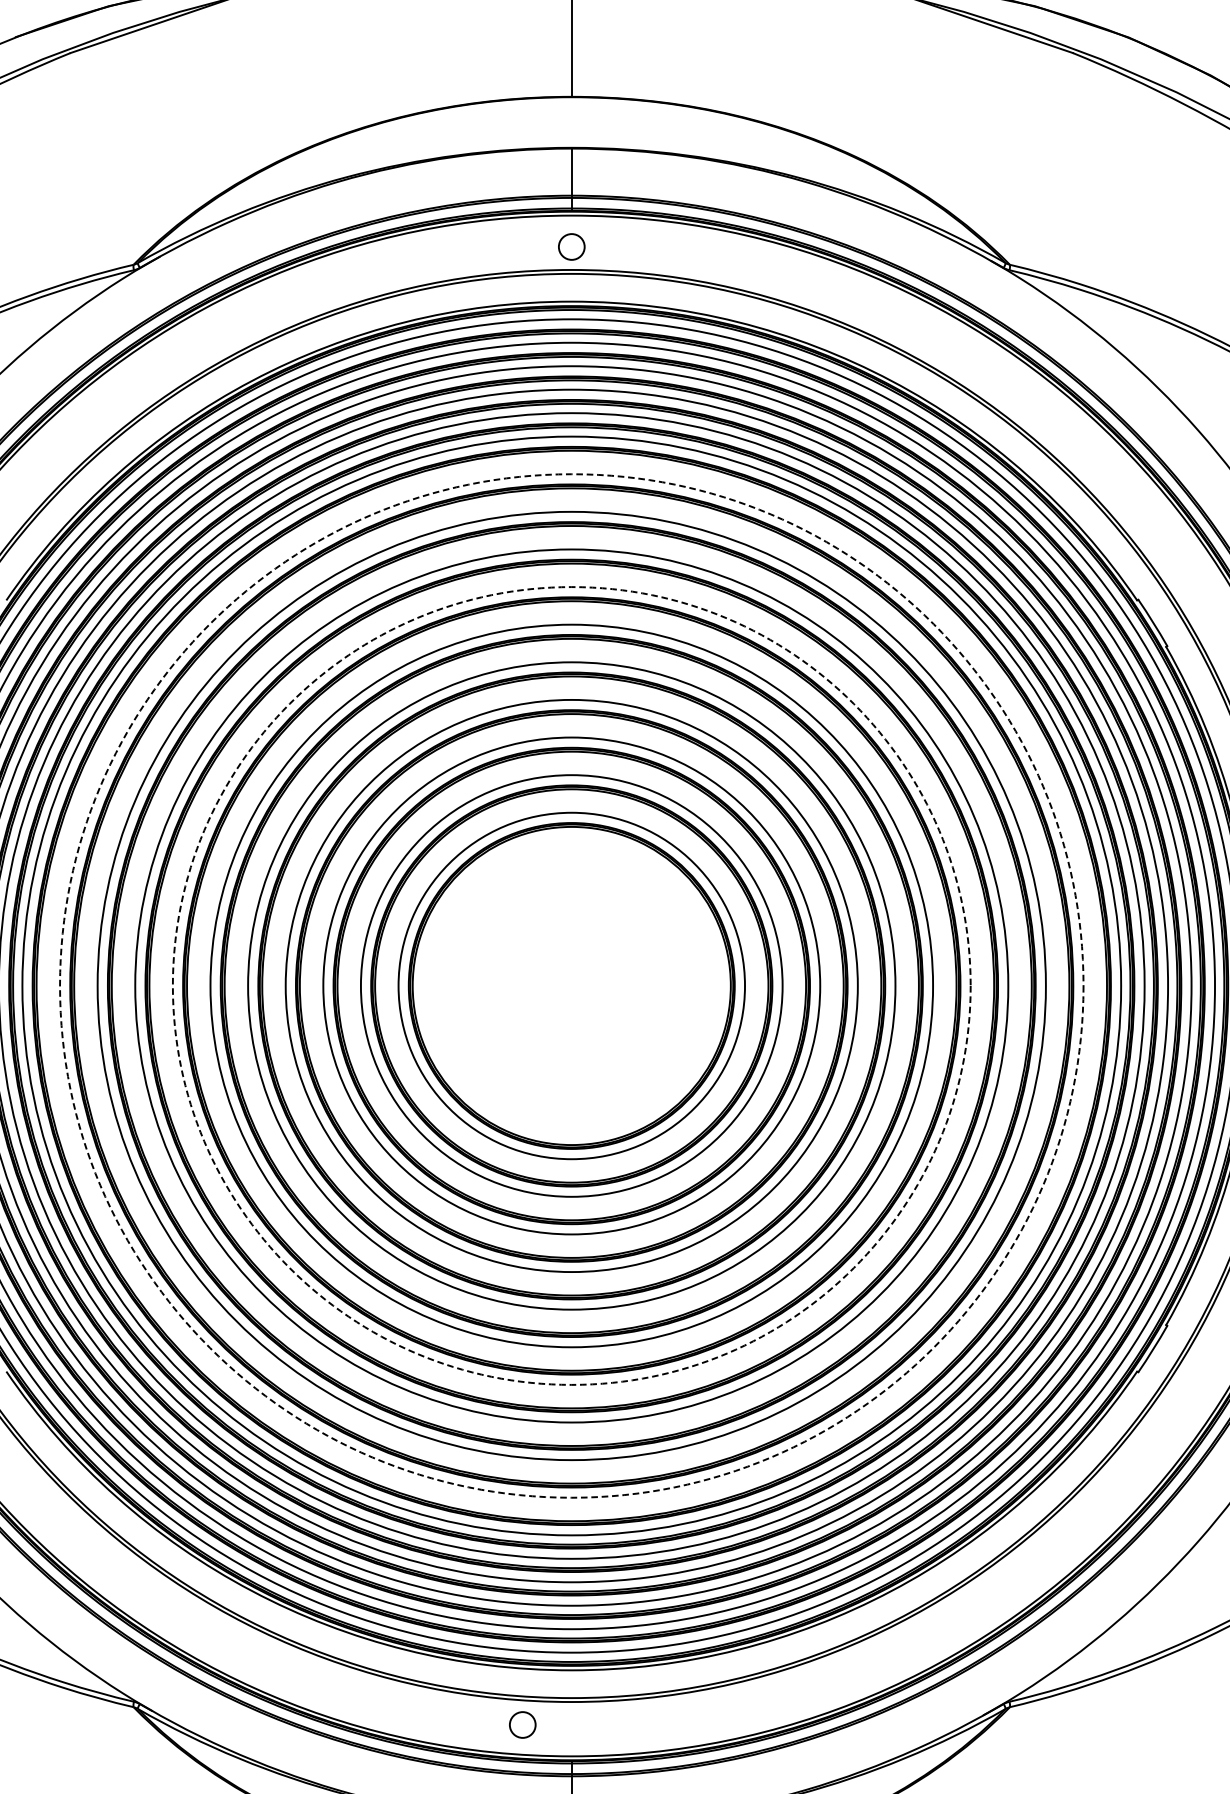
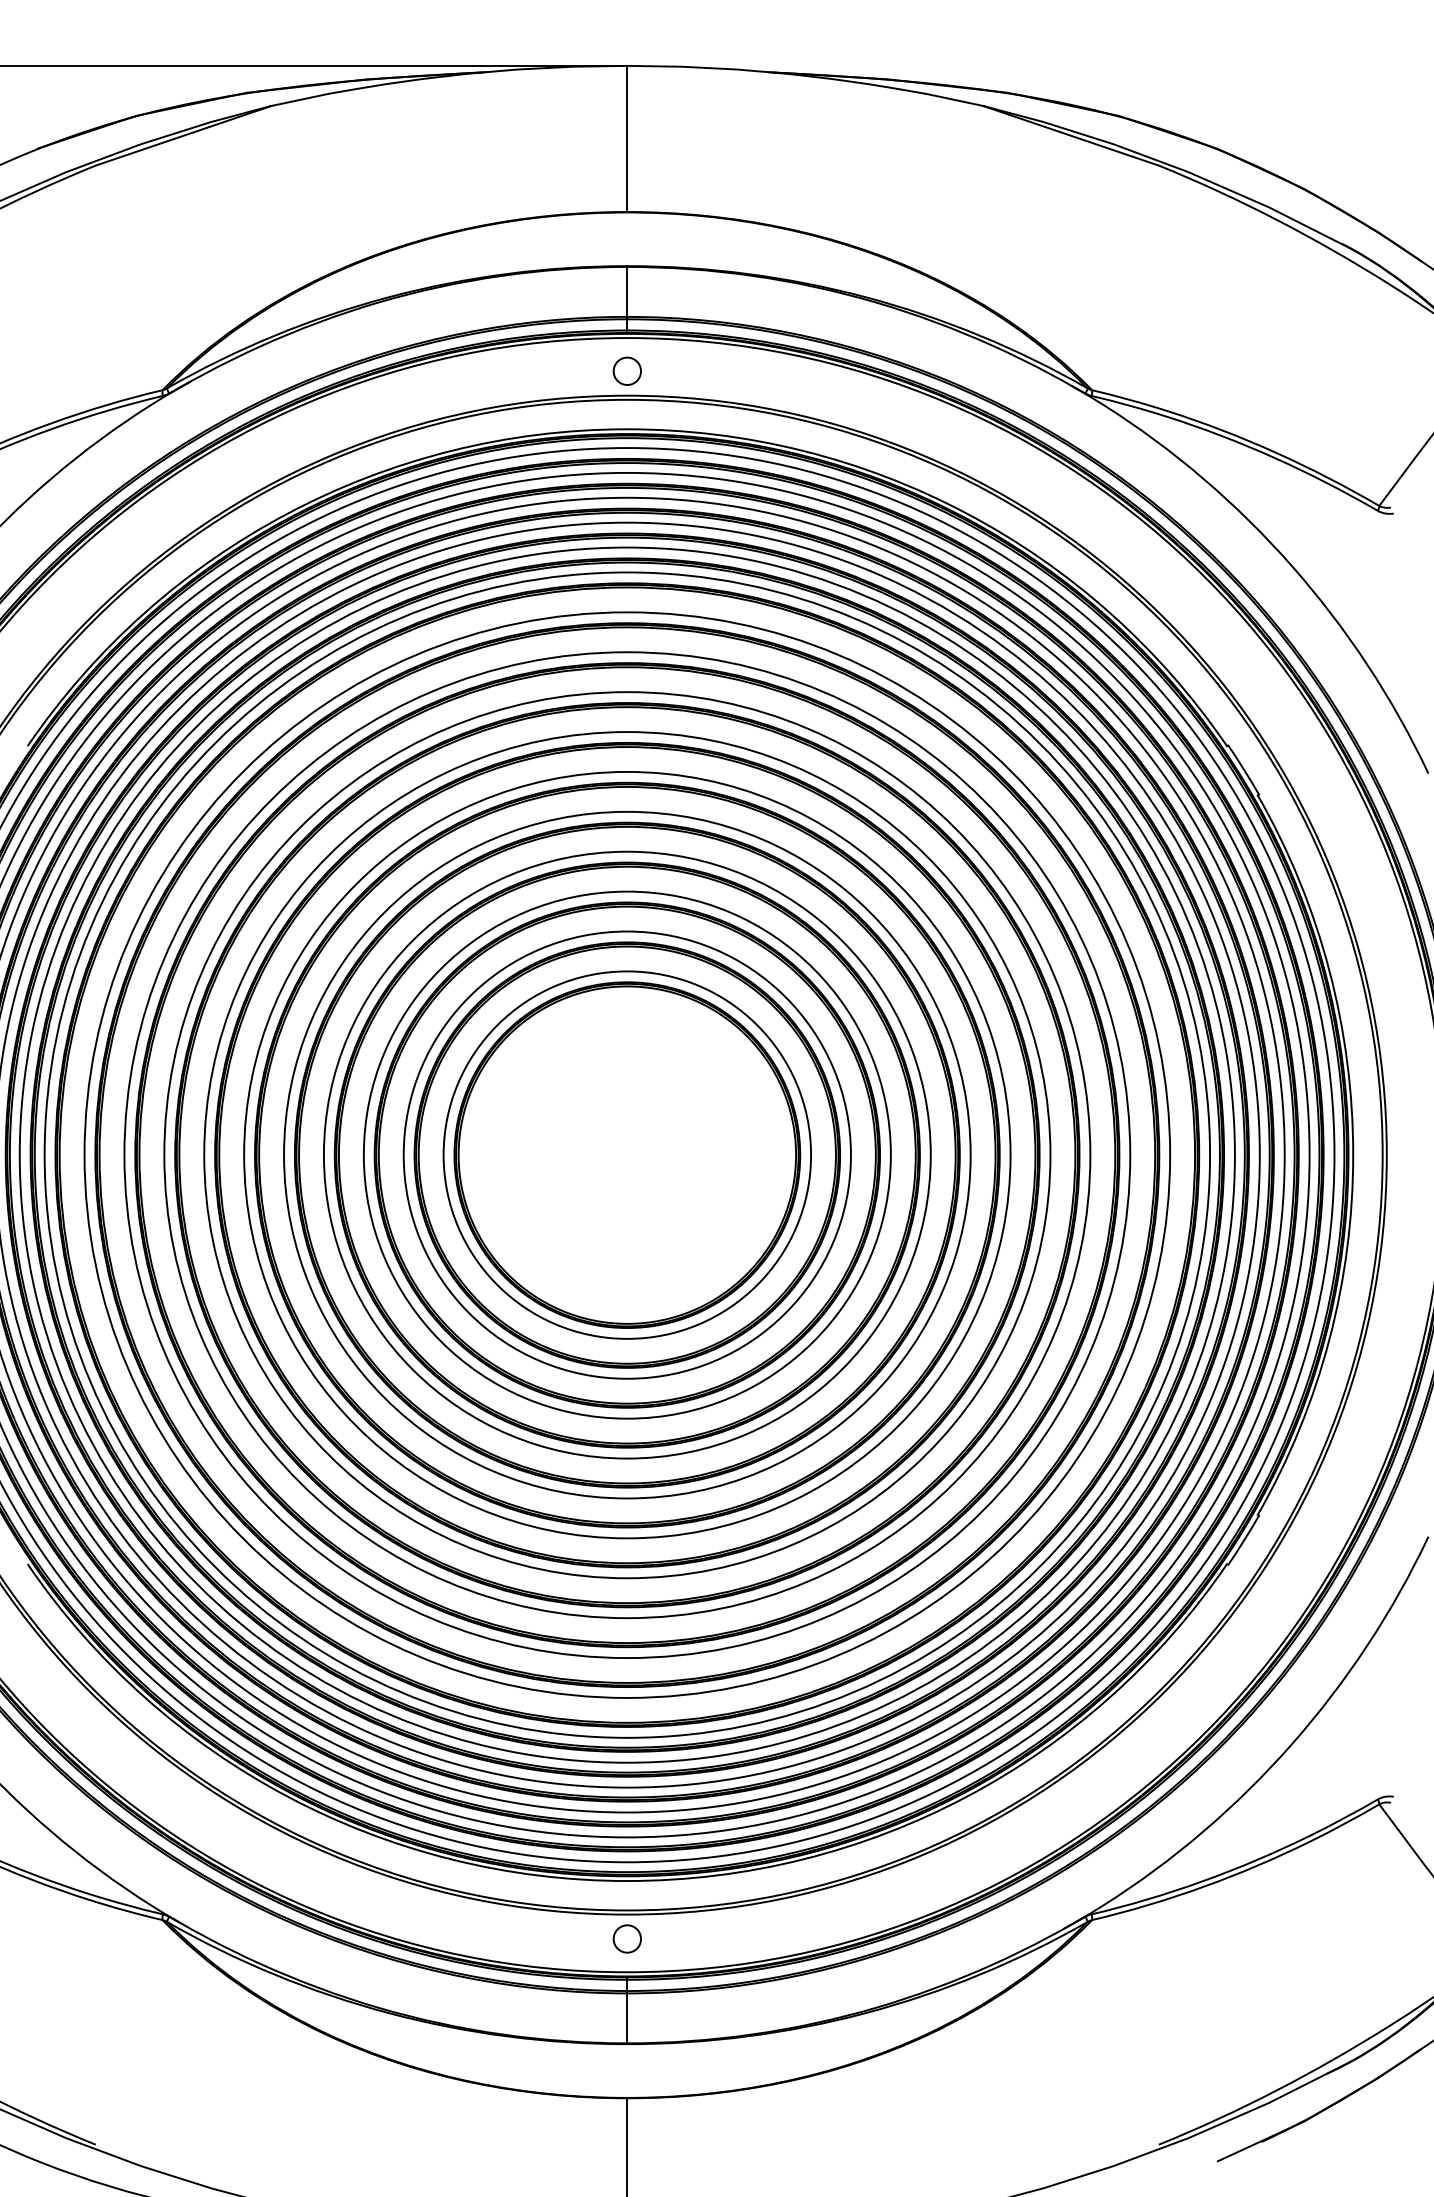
circle: (571, 985) -> (627, 1154), dashed -> solid
circle: (571, 986) -> (627, 1155), dashed -> solid
circle: (521, 1724) -> (626, 1938), moved

